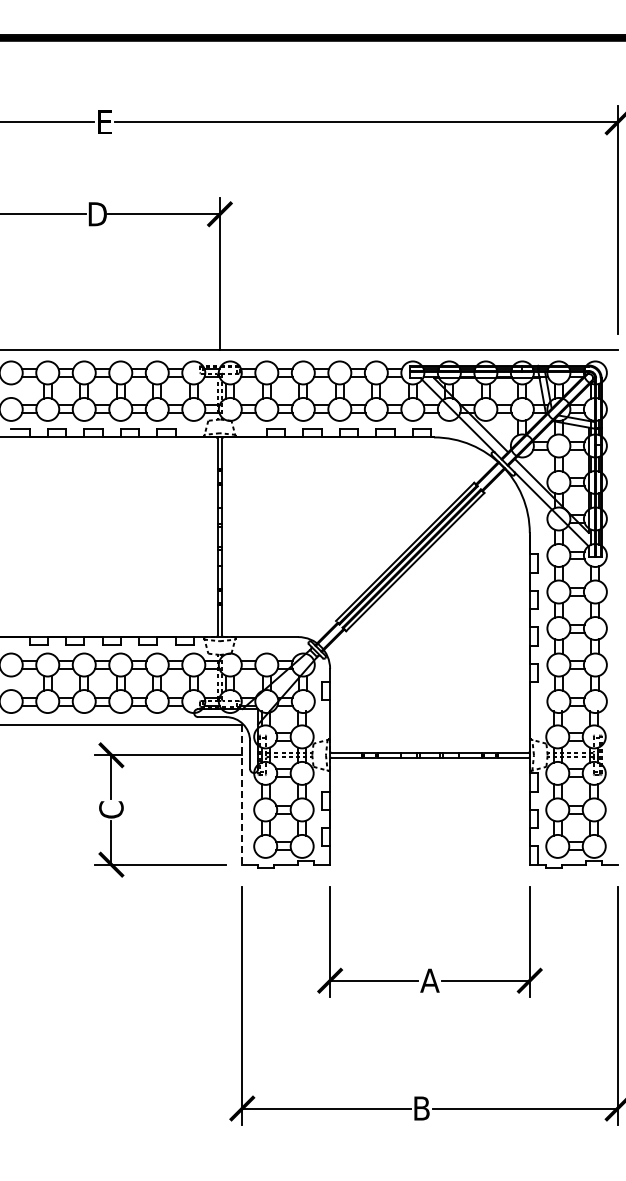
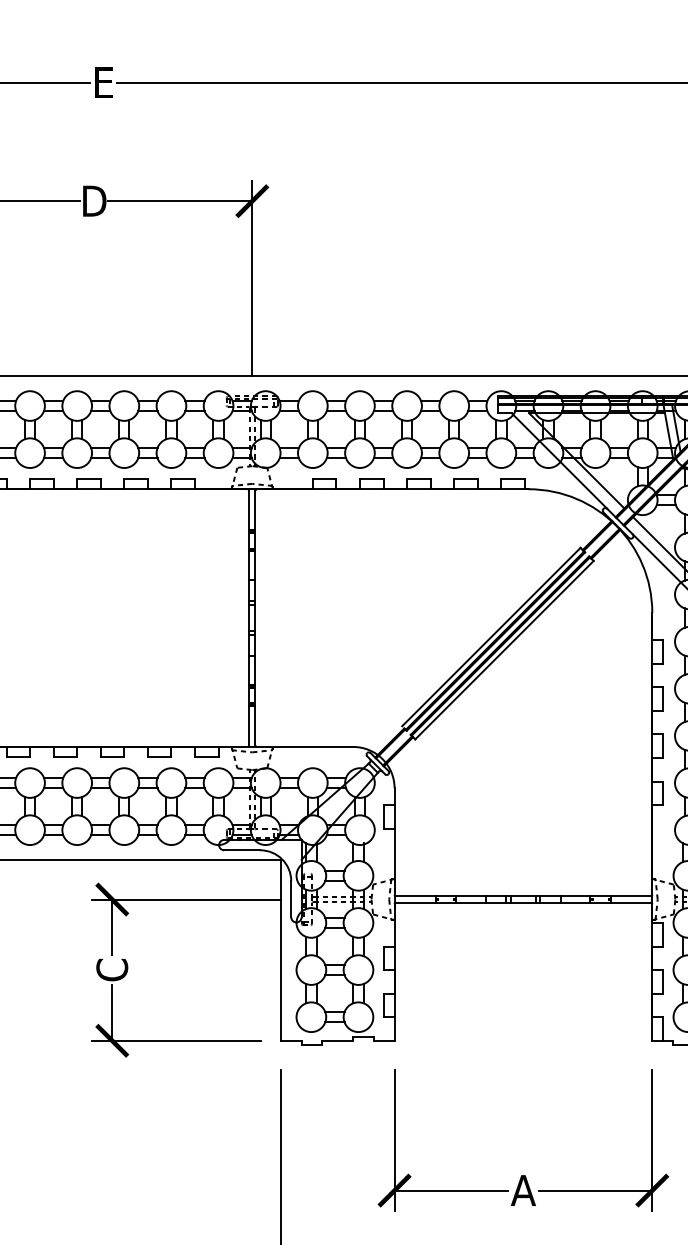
line: (242, 794) -> (281, 950), dashed -> solid

